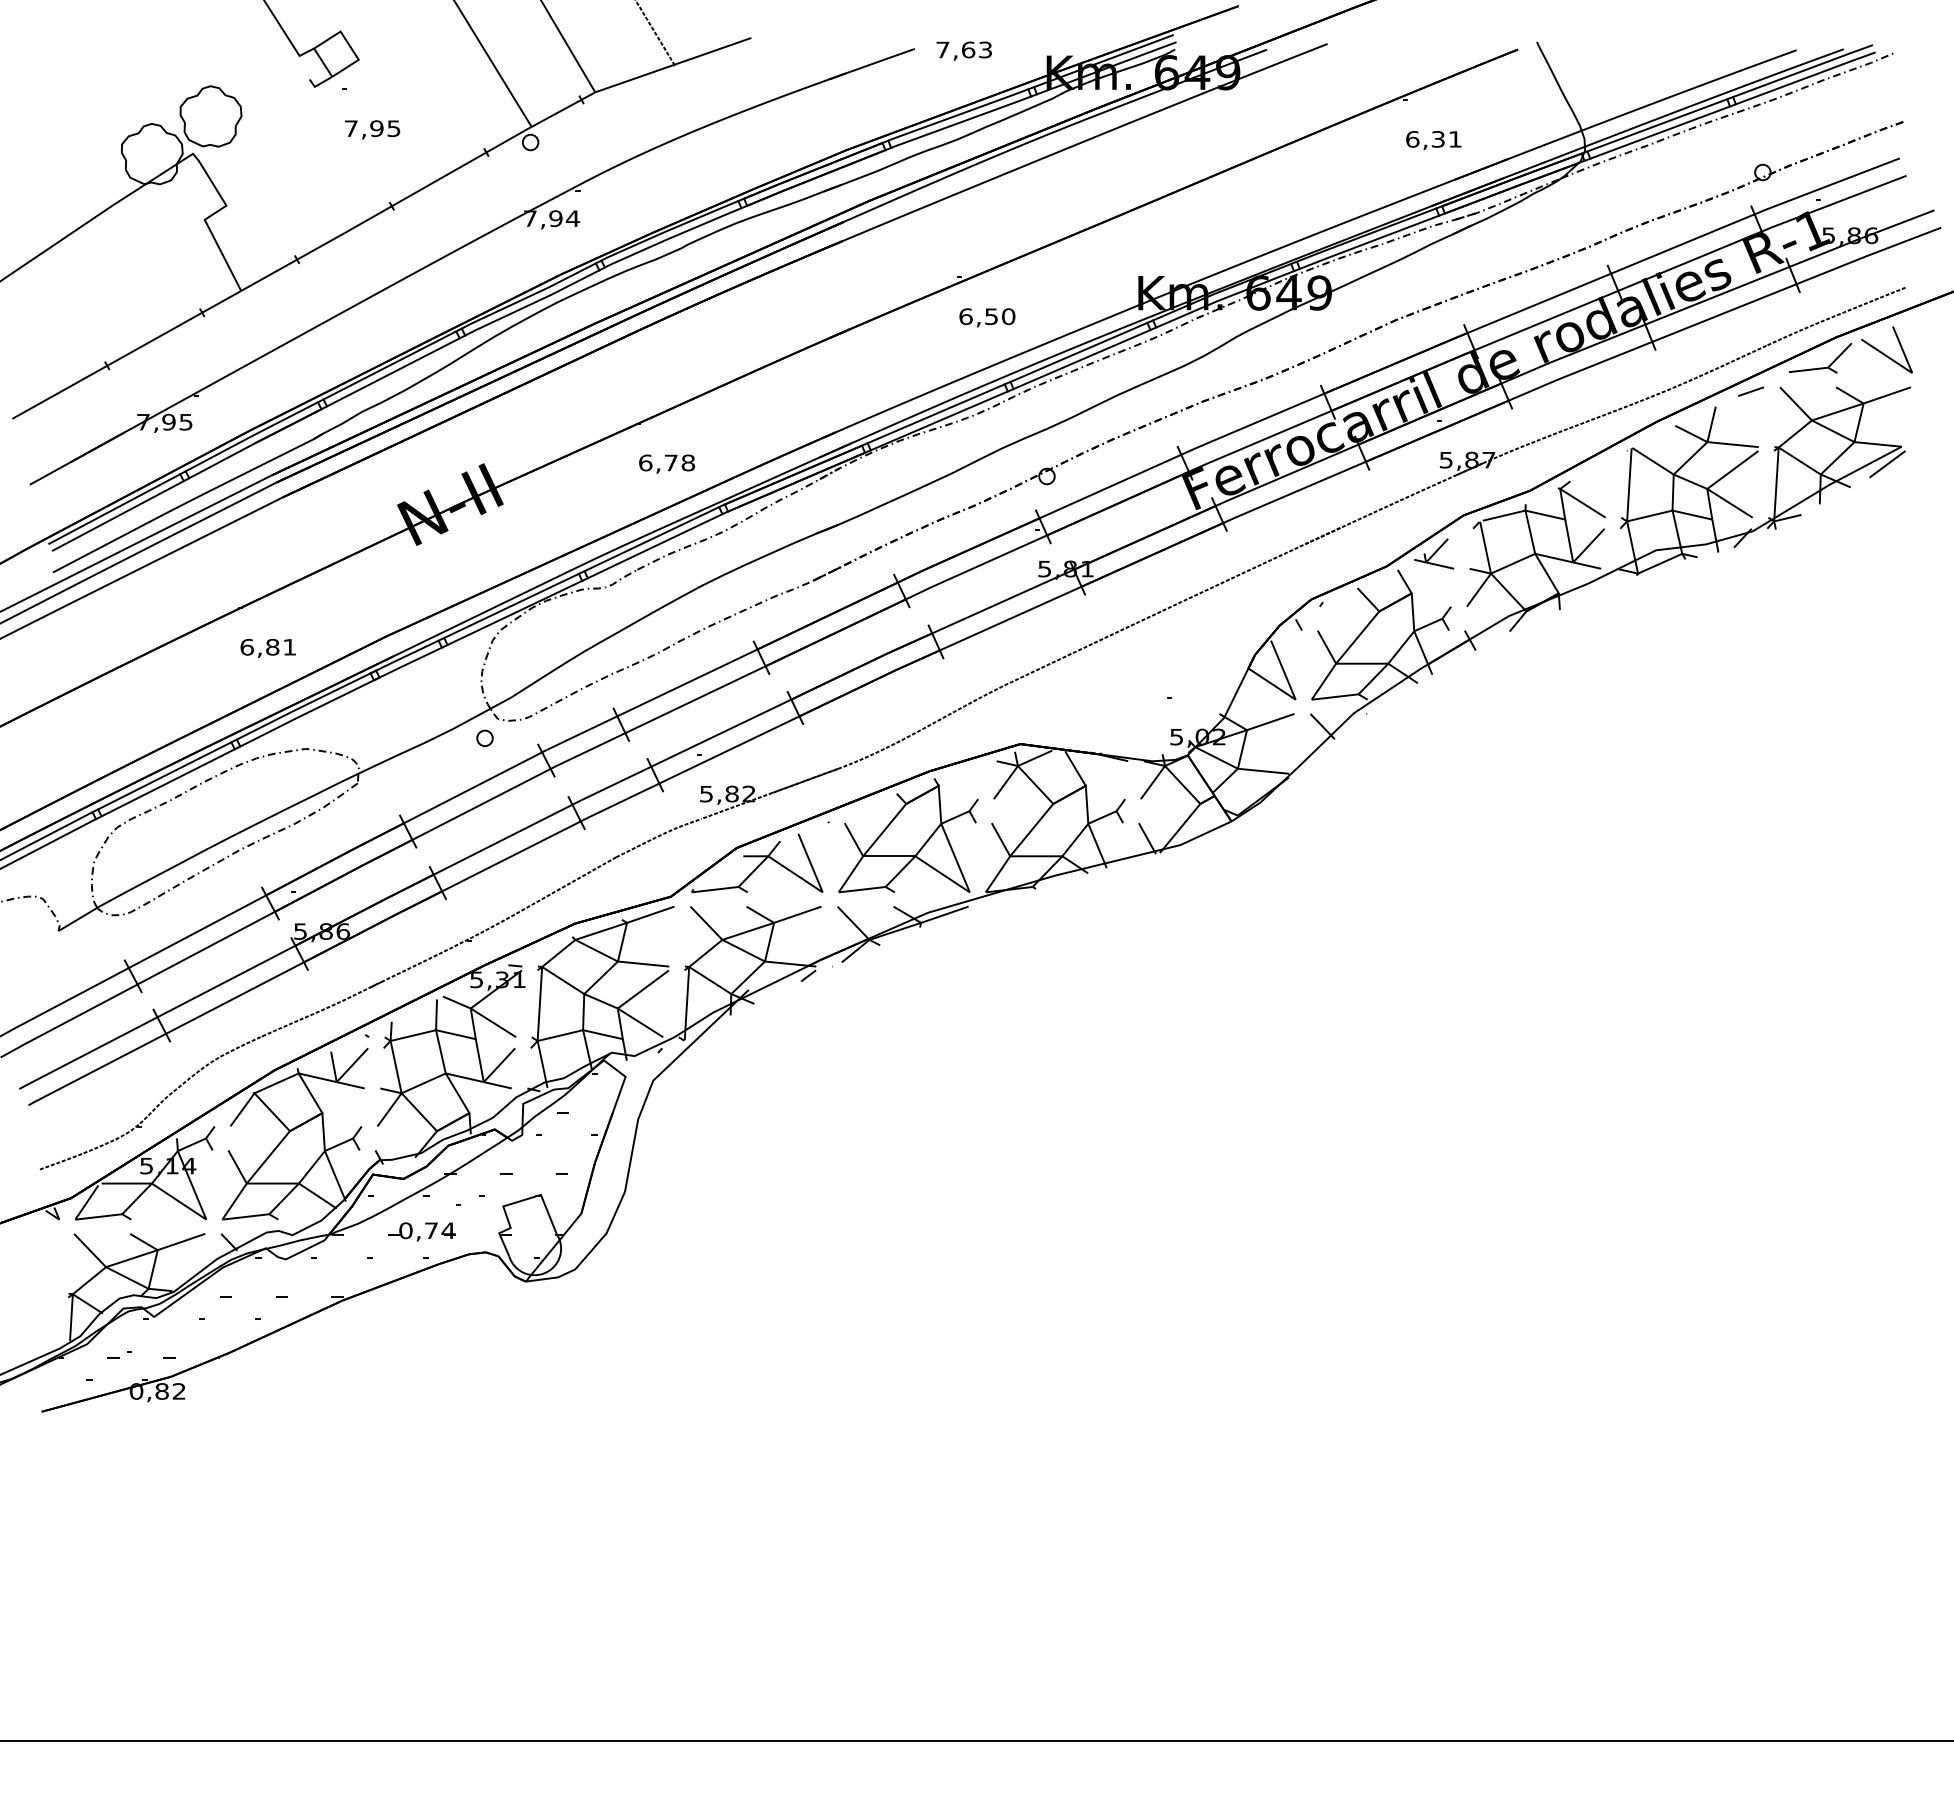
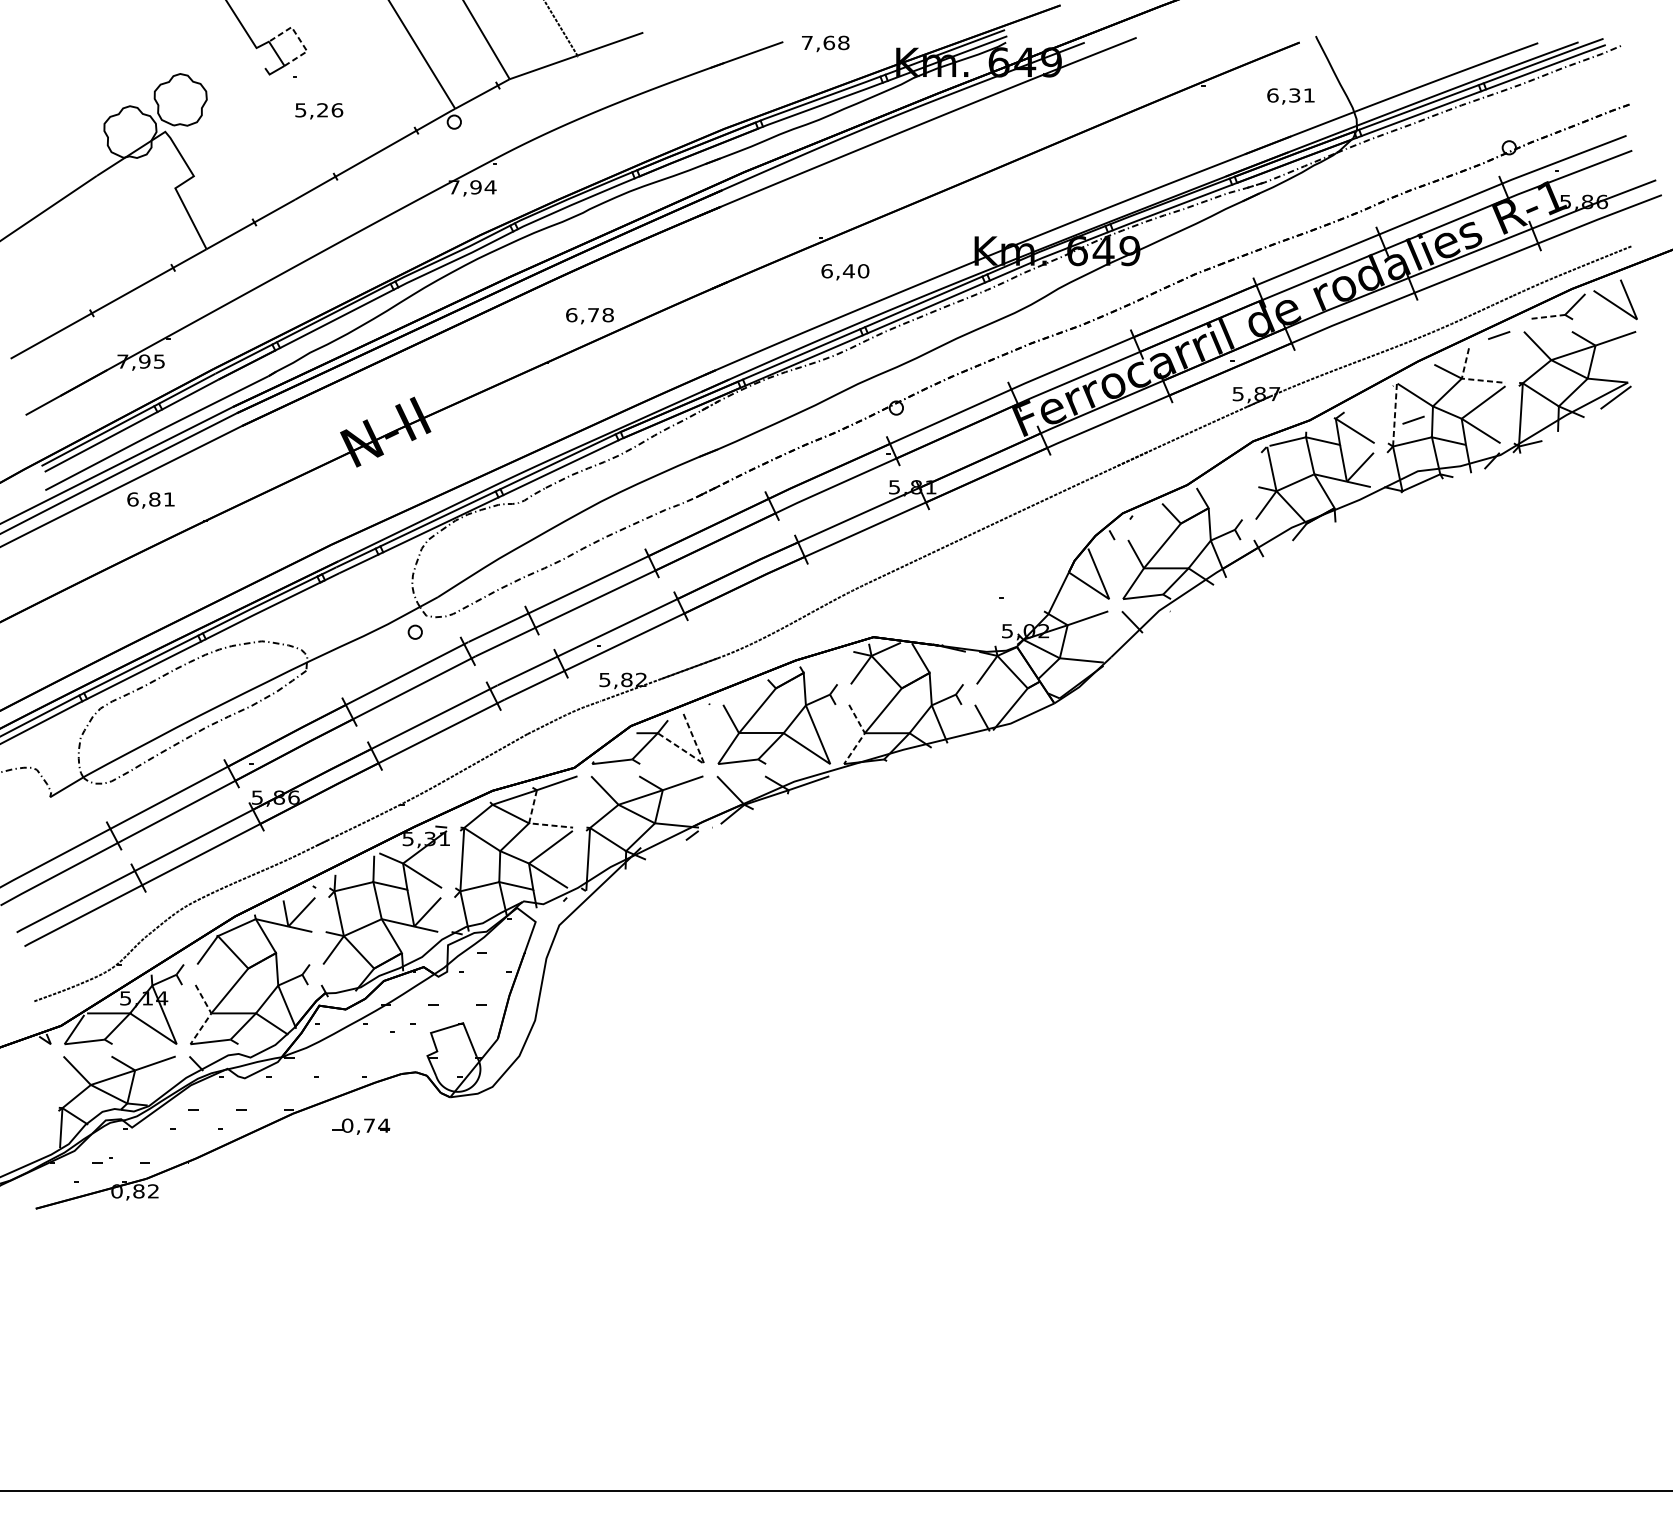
line: (349, 45) -> (299, 39), solid -> dashed
text: (985, 49) -> (843, 42), 7,63 -> 7,68
text: (372, 128) -> (318, 110), 7,95 -> 5,26
text: (1433, 140) -> (1290, 96), moved
text: (991, 316) -> (848, 271), 6,50 -> 6,40
line: (1808, 369) -> (1548, 316), solid -> dashed
line: (1714, 442) -> (1467, 378), solid -> dashed
text: (666, 463) -> (589, 315), moved
line: (1629, 484) -> (1395, 414), solid -> dashed
line: (1650, 490) -> (1413, 420), added
part: (1434, 553) -> (1228, 474), removed
text: (267, 647) -> (150, 499), moved
line: (1008, 858) -> (863, 735), solid -> dashed
line: (821, 891) -> (703, 763), solid -> dashed
line: (623, 962) -> (533, 824), solid -> dashed
line: (245, 1186) -> (210, 1015), solid -> dashed
part: (421, 1231) -> (360, 1126), moved

